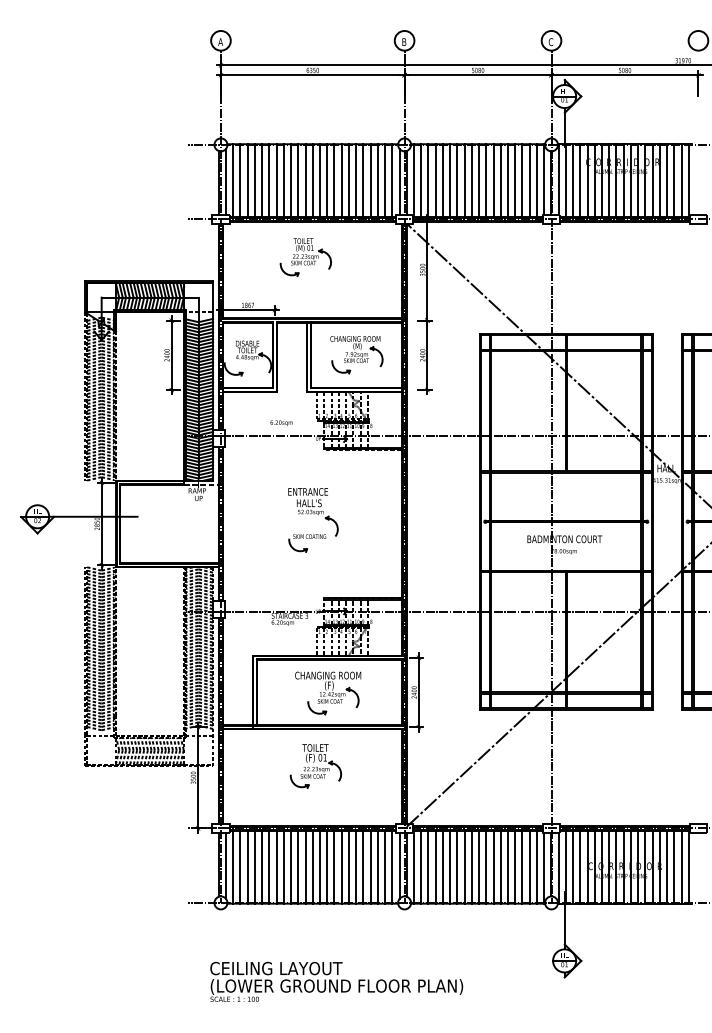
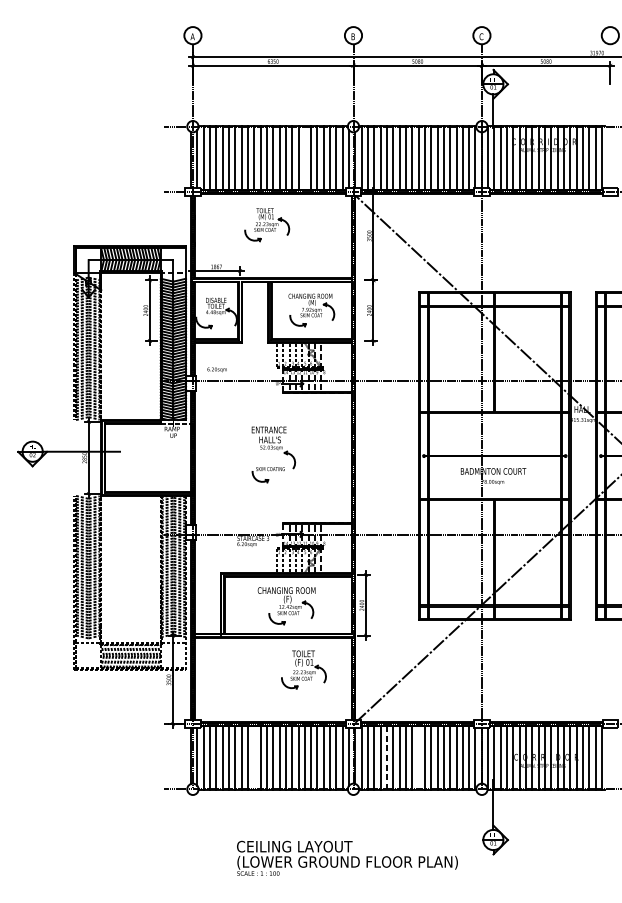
line: (348, 180) -> (304, 157), removed
text: (281, 422) -> (217, 369), moved
part: (315, 766) -> (303, 670), moved
line: (291, 866) -> (254, 757), removed
line: (479, 866) -> (418, 757), removed
line: (442, 867) -> (386, 758), solid -> dashed
text: (336, 981) -> (347, 858), moved

